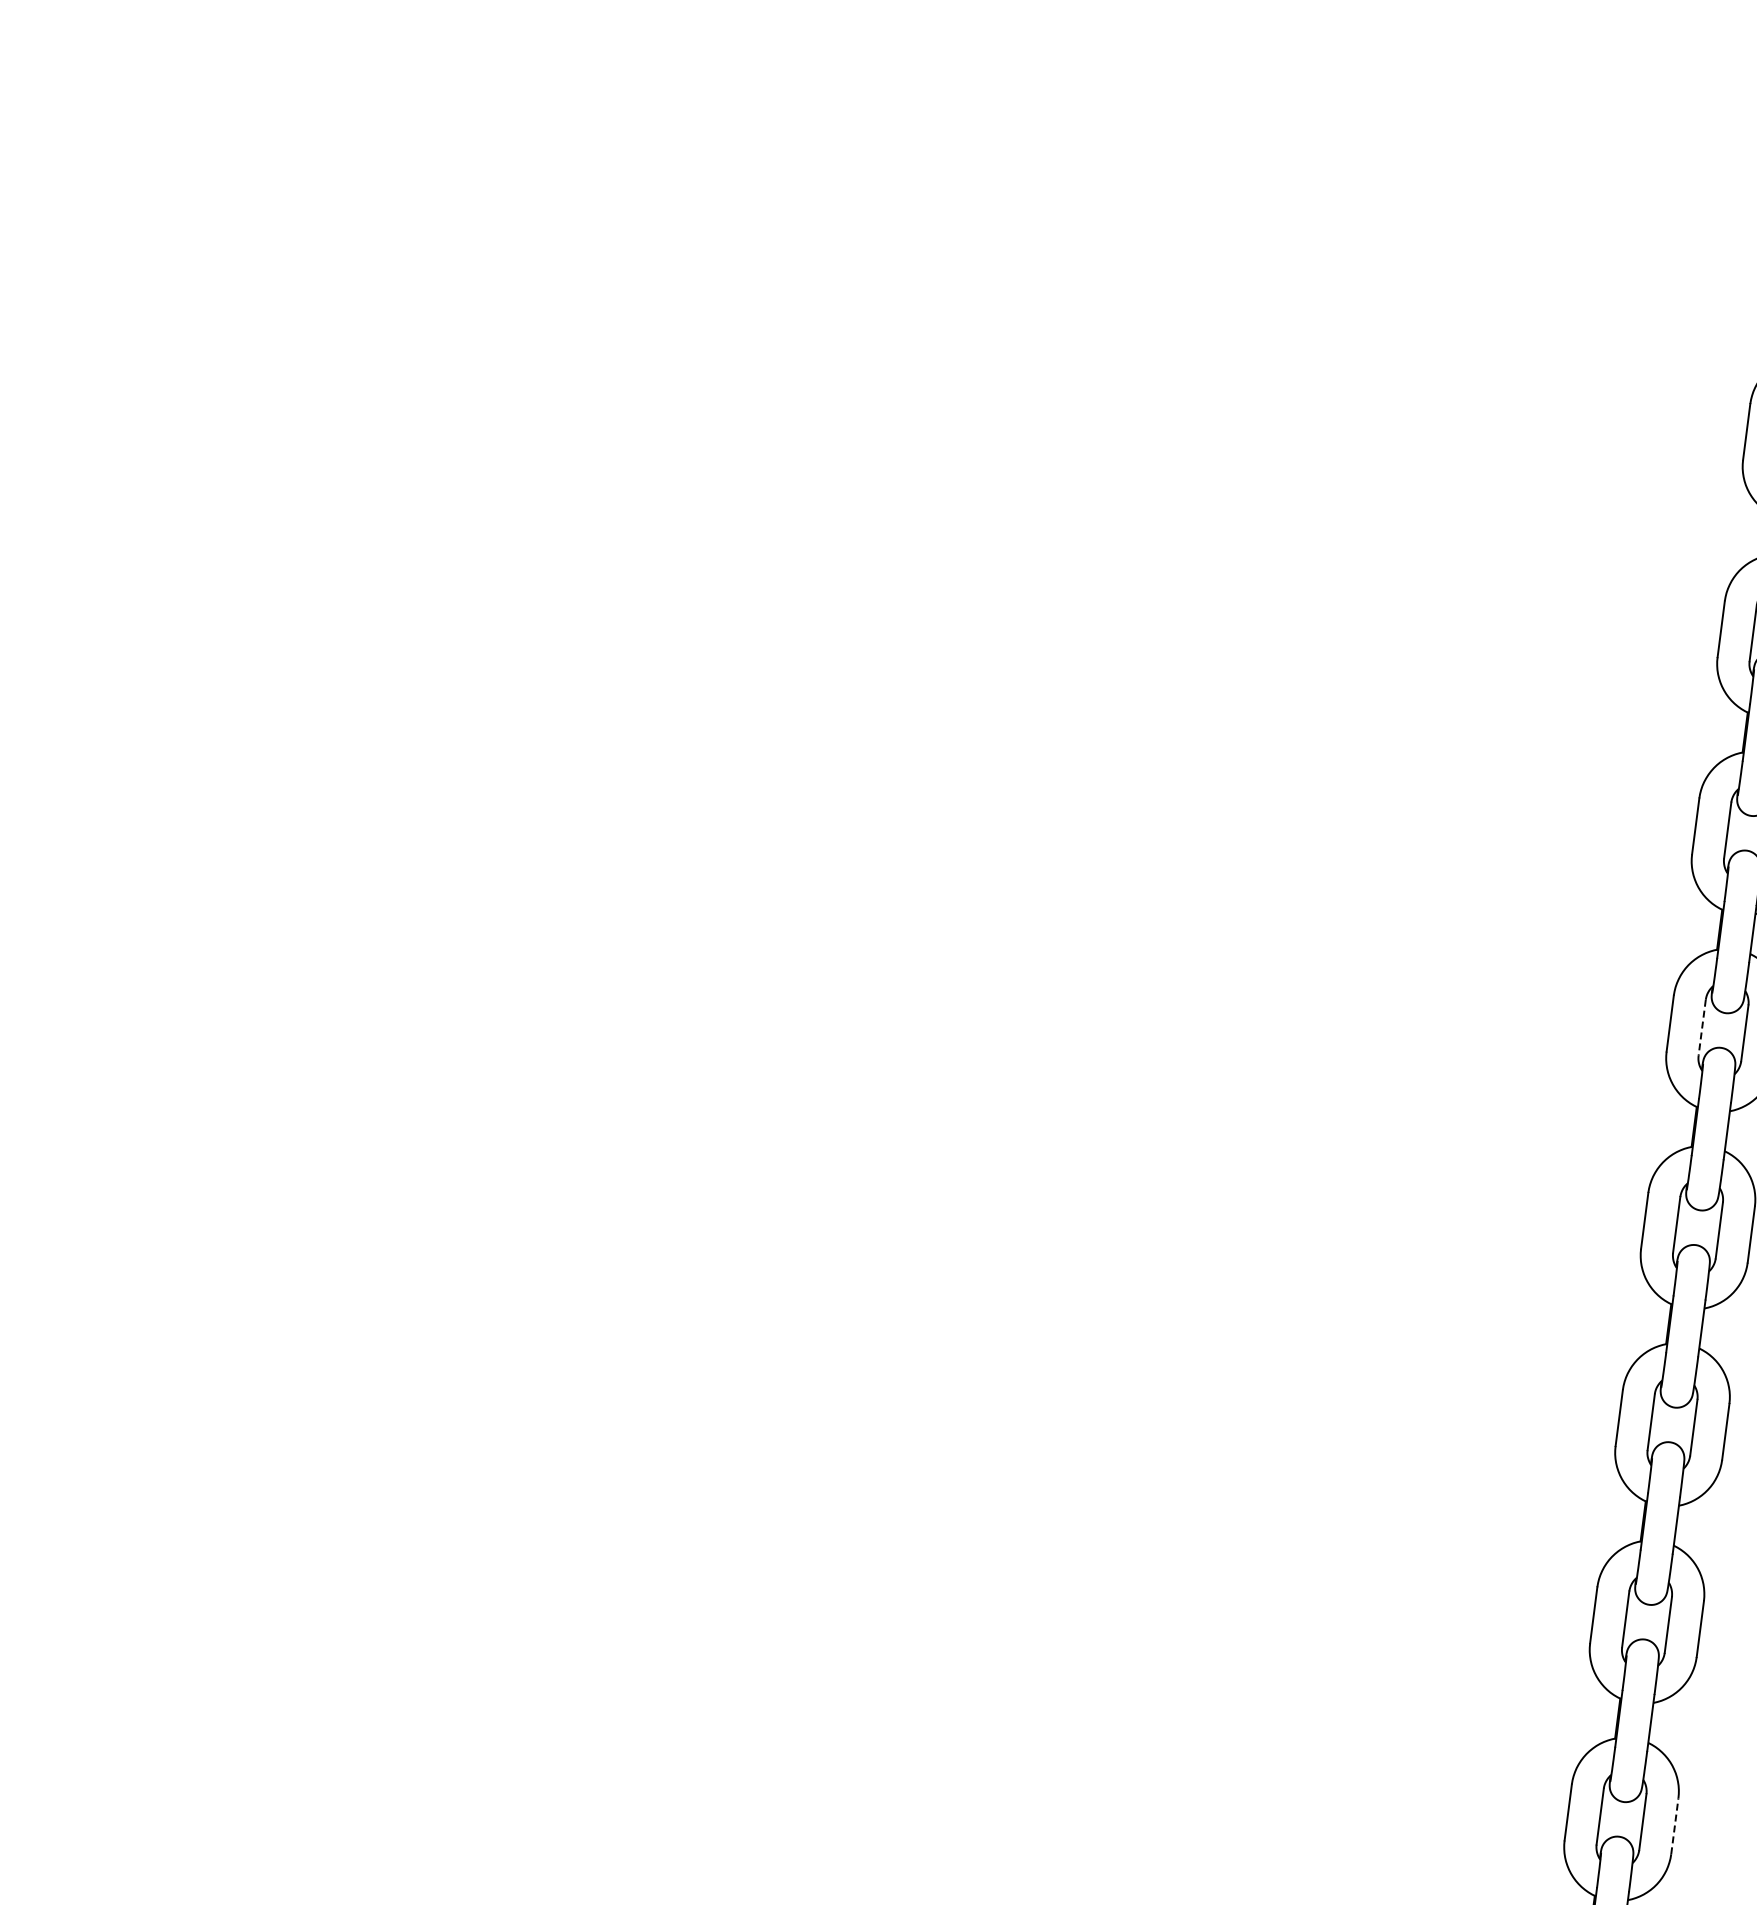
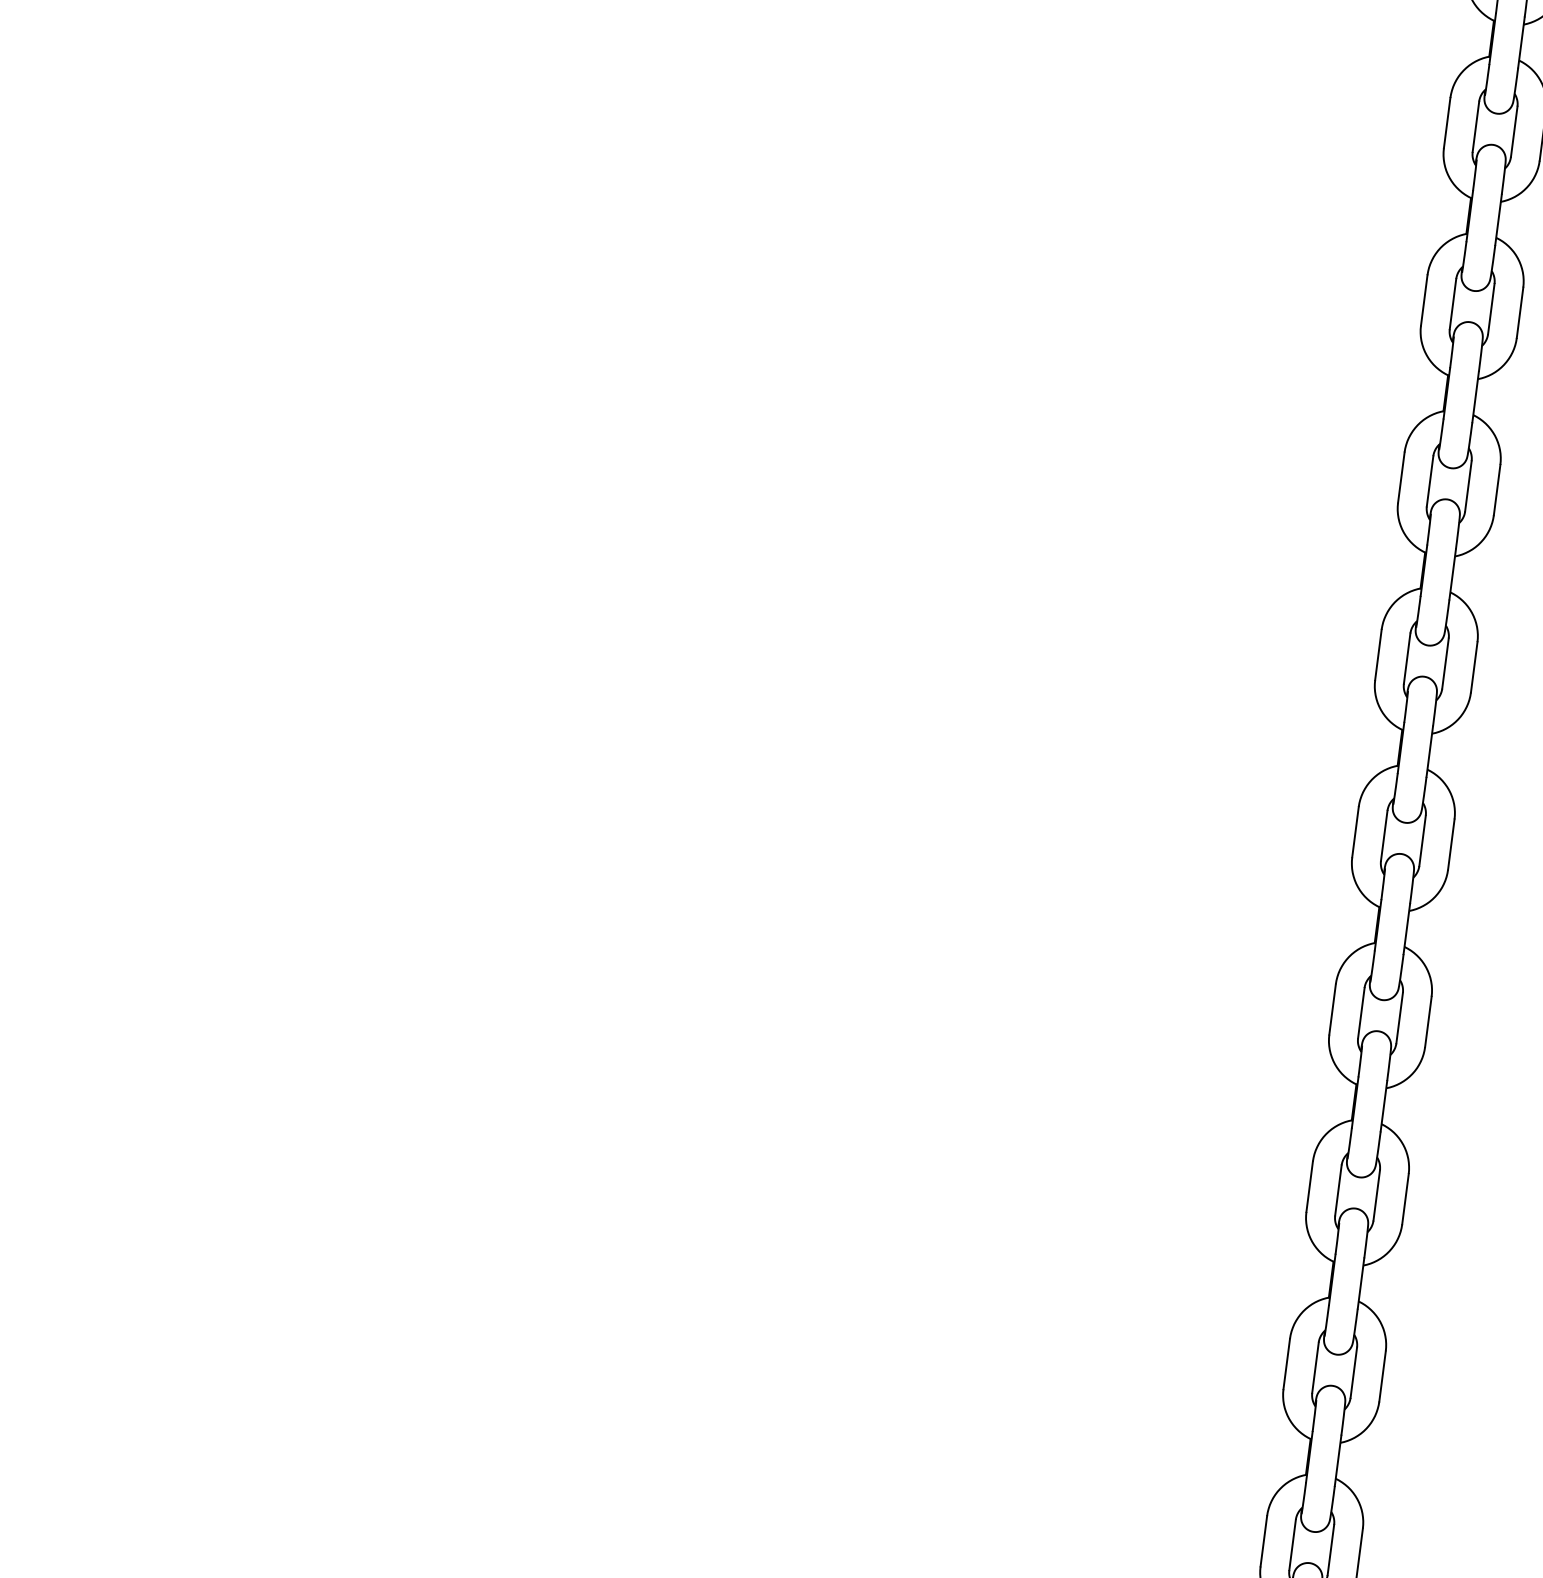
line: (1702, 1028) -> (1407, 659), dashed -> solid
line: (1674, 1825) -> (1382, 1375), dashed -> solid

